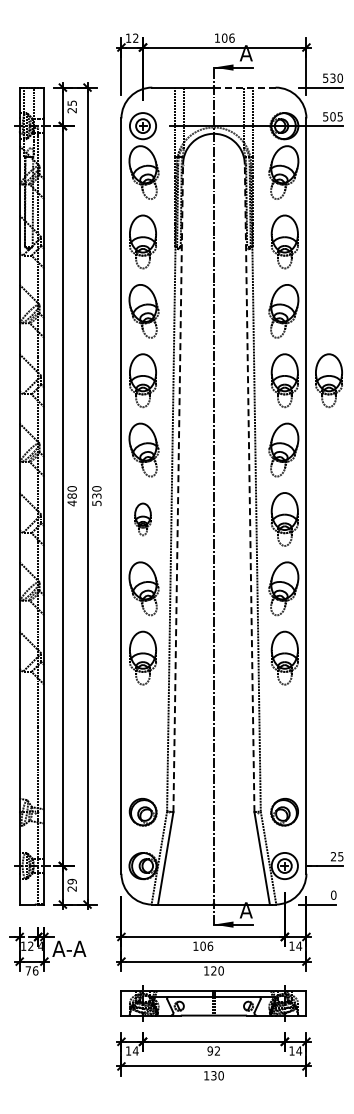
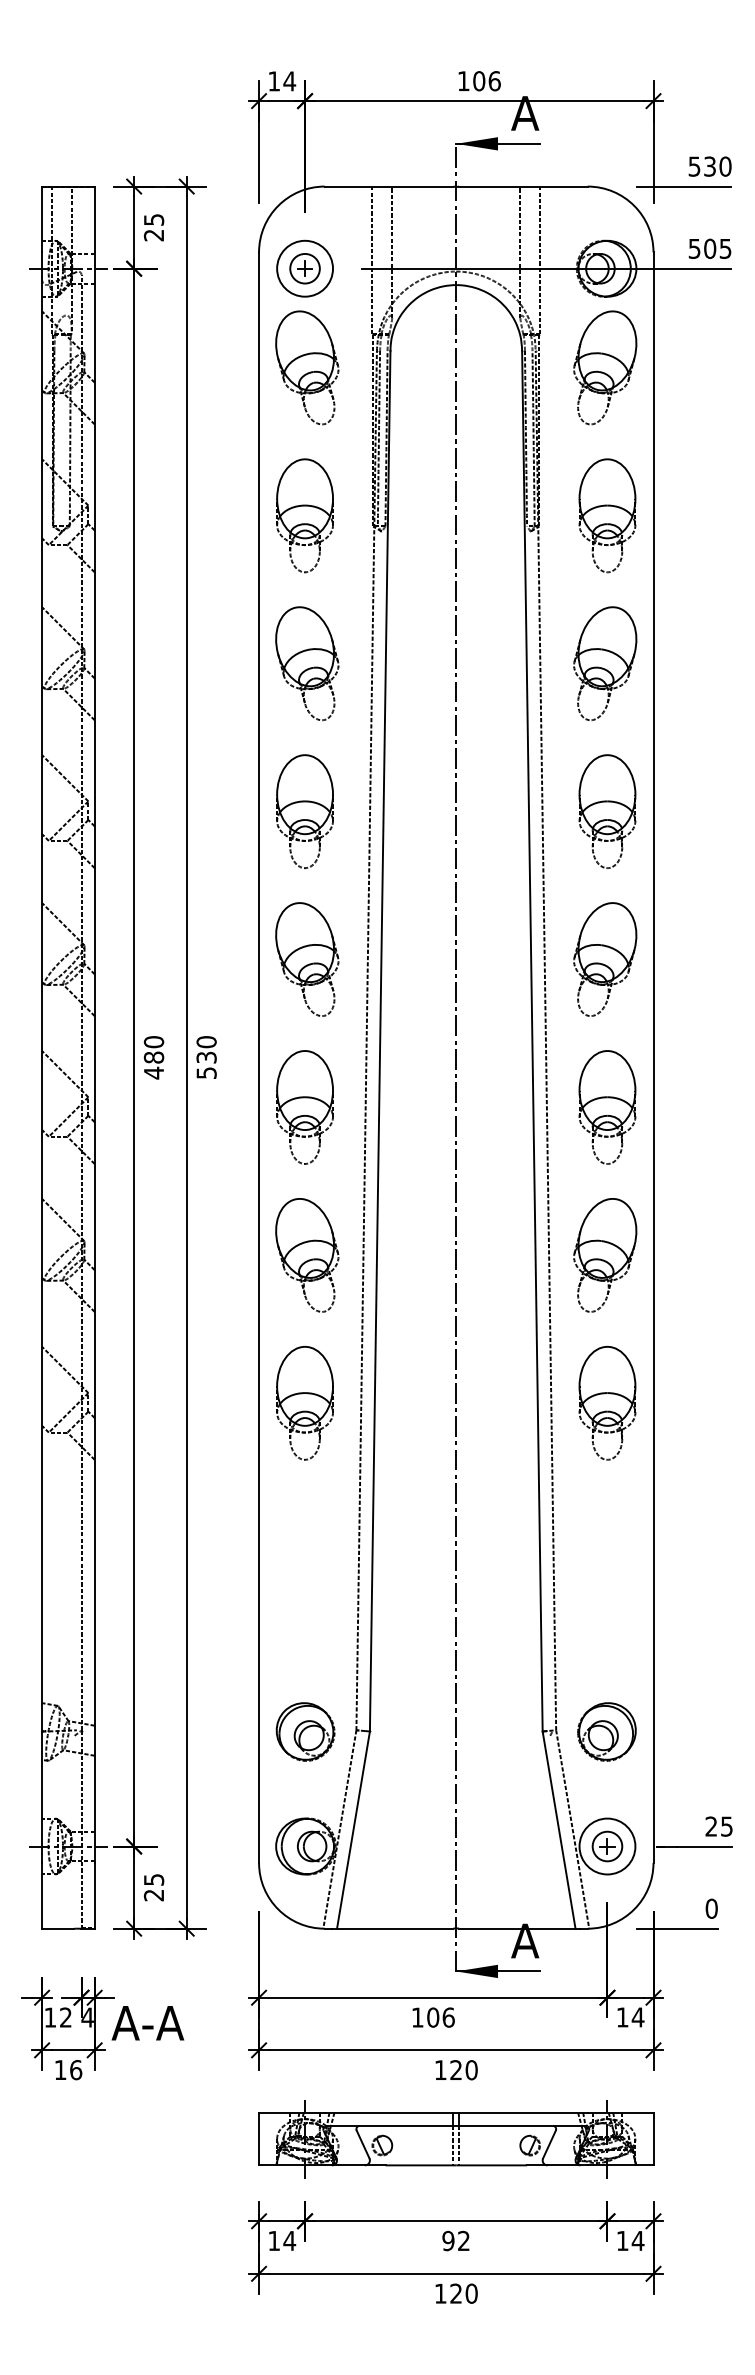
text: (135, 37) -> (289, 79), 12 -> 14
line: (244, 87) -> (521, 186), dashed -> solid
part: (328, 380) -> (700, 811), removed
line: (178, 488) -> (380, 1041), dashed -> solid
line: (249, 488) -> (532, 1041), dashed -> solid
part: (142, 519) -> (303, 1107), size x1.67
text: (71, 881) -> (152, 1879), 29 -> 25
text: (27, 970) -> (58, 2069), 76 -> 16
text: (213, 1075) -> (455, 2293), 130 -> 120

